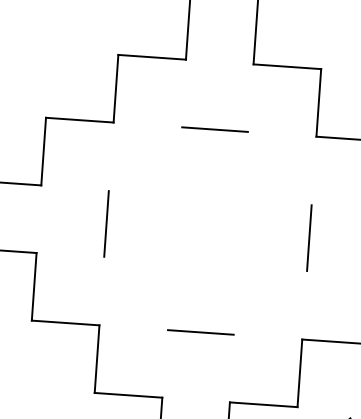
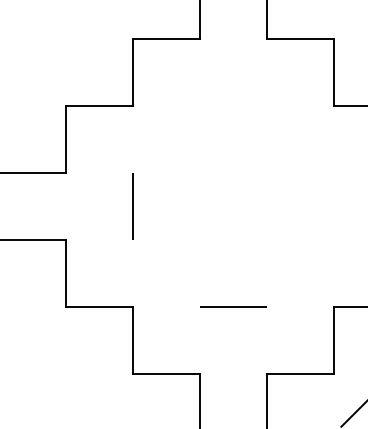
line: (215, 129) -> (233, 105), removed
line: (308, 238) -> (333, 206), removed

